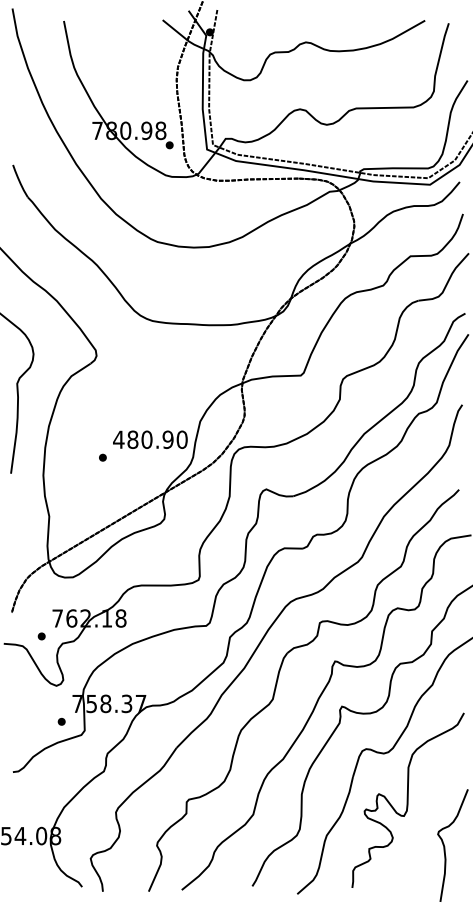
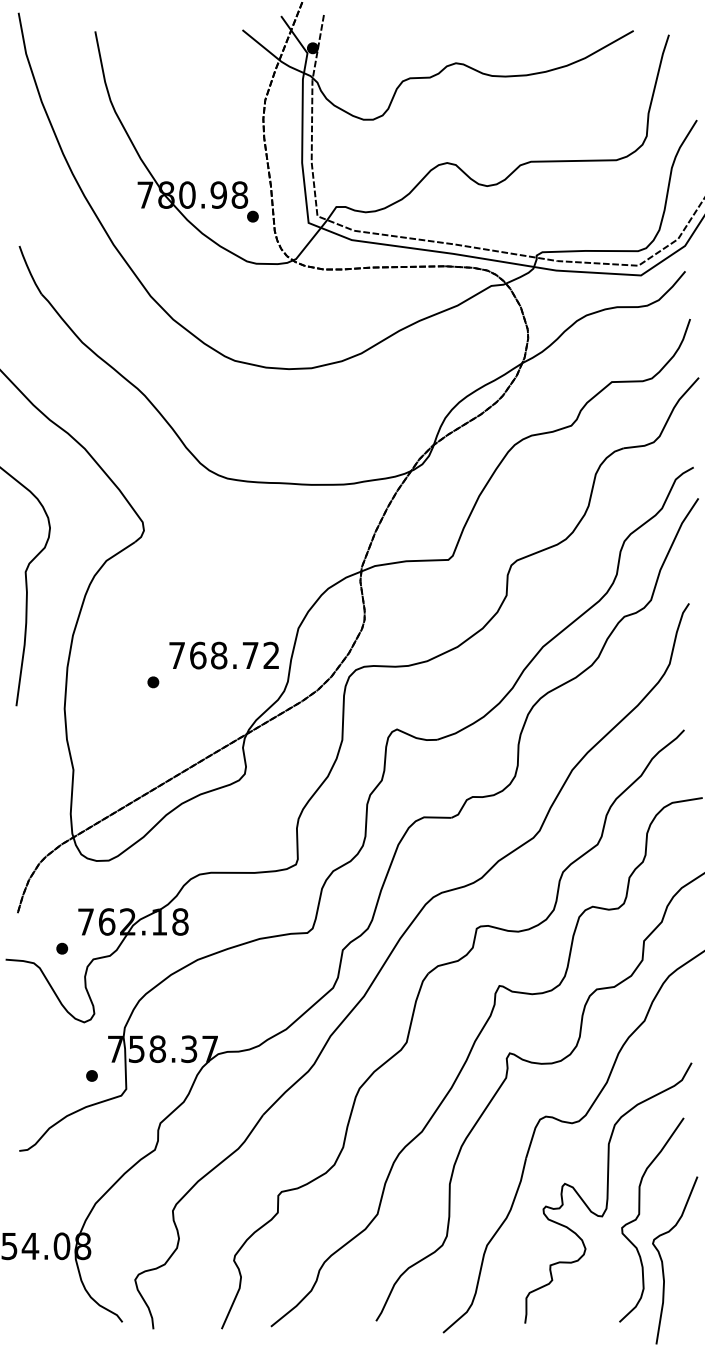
text: (150, 439) -> (224, 655), 480.90 -> 768.72
curve: (429, 815) -> (640, 1215), added

